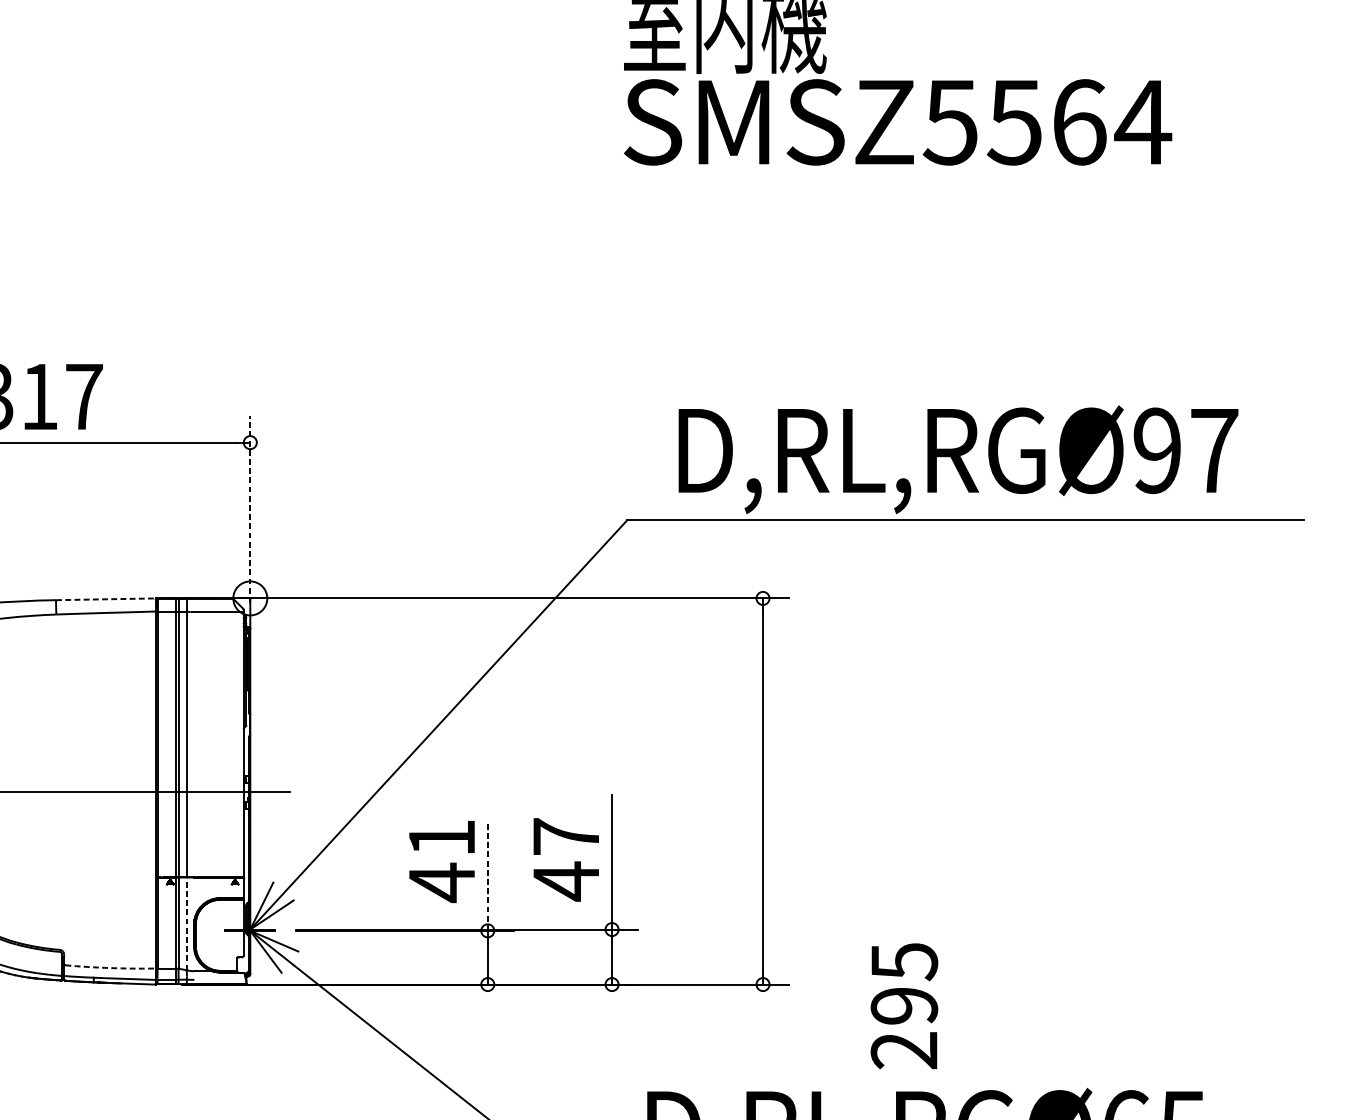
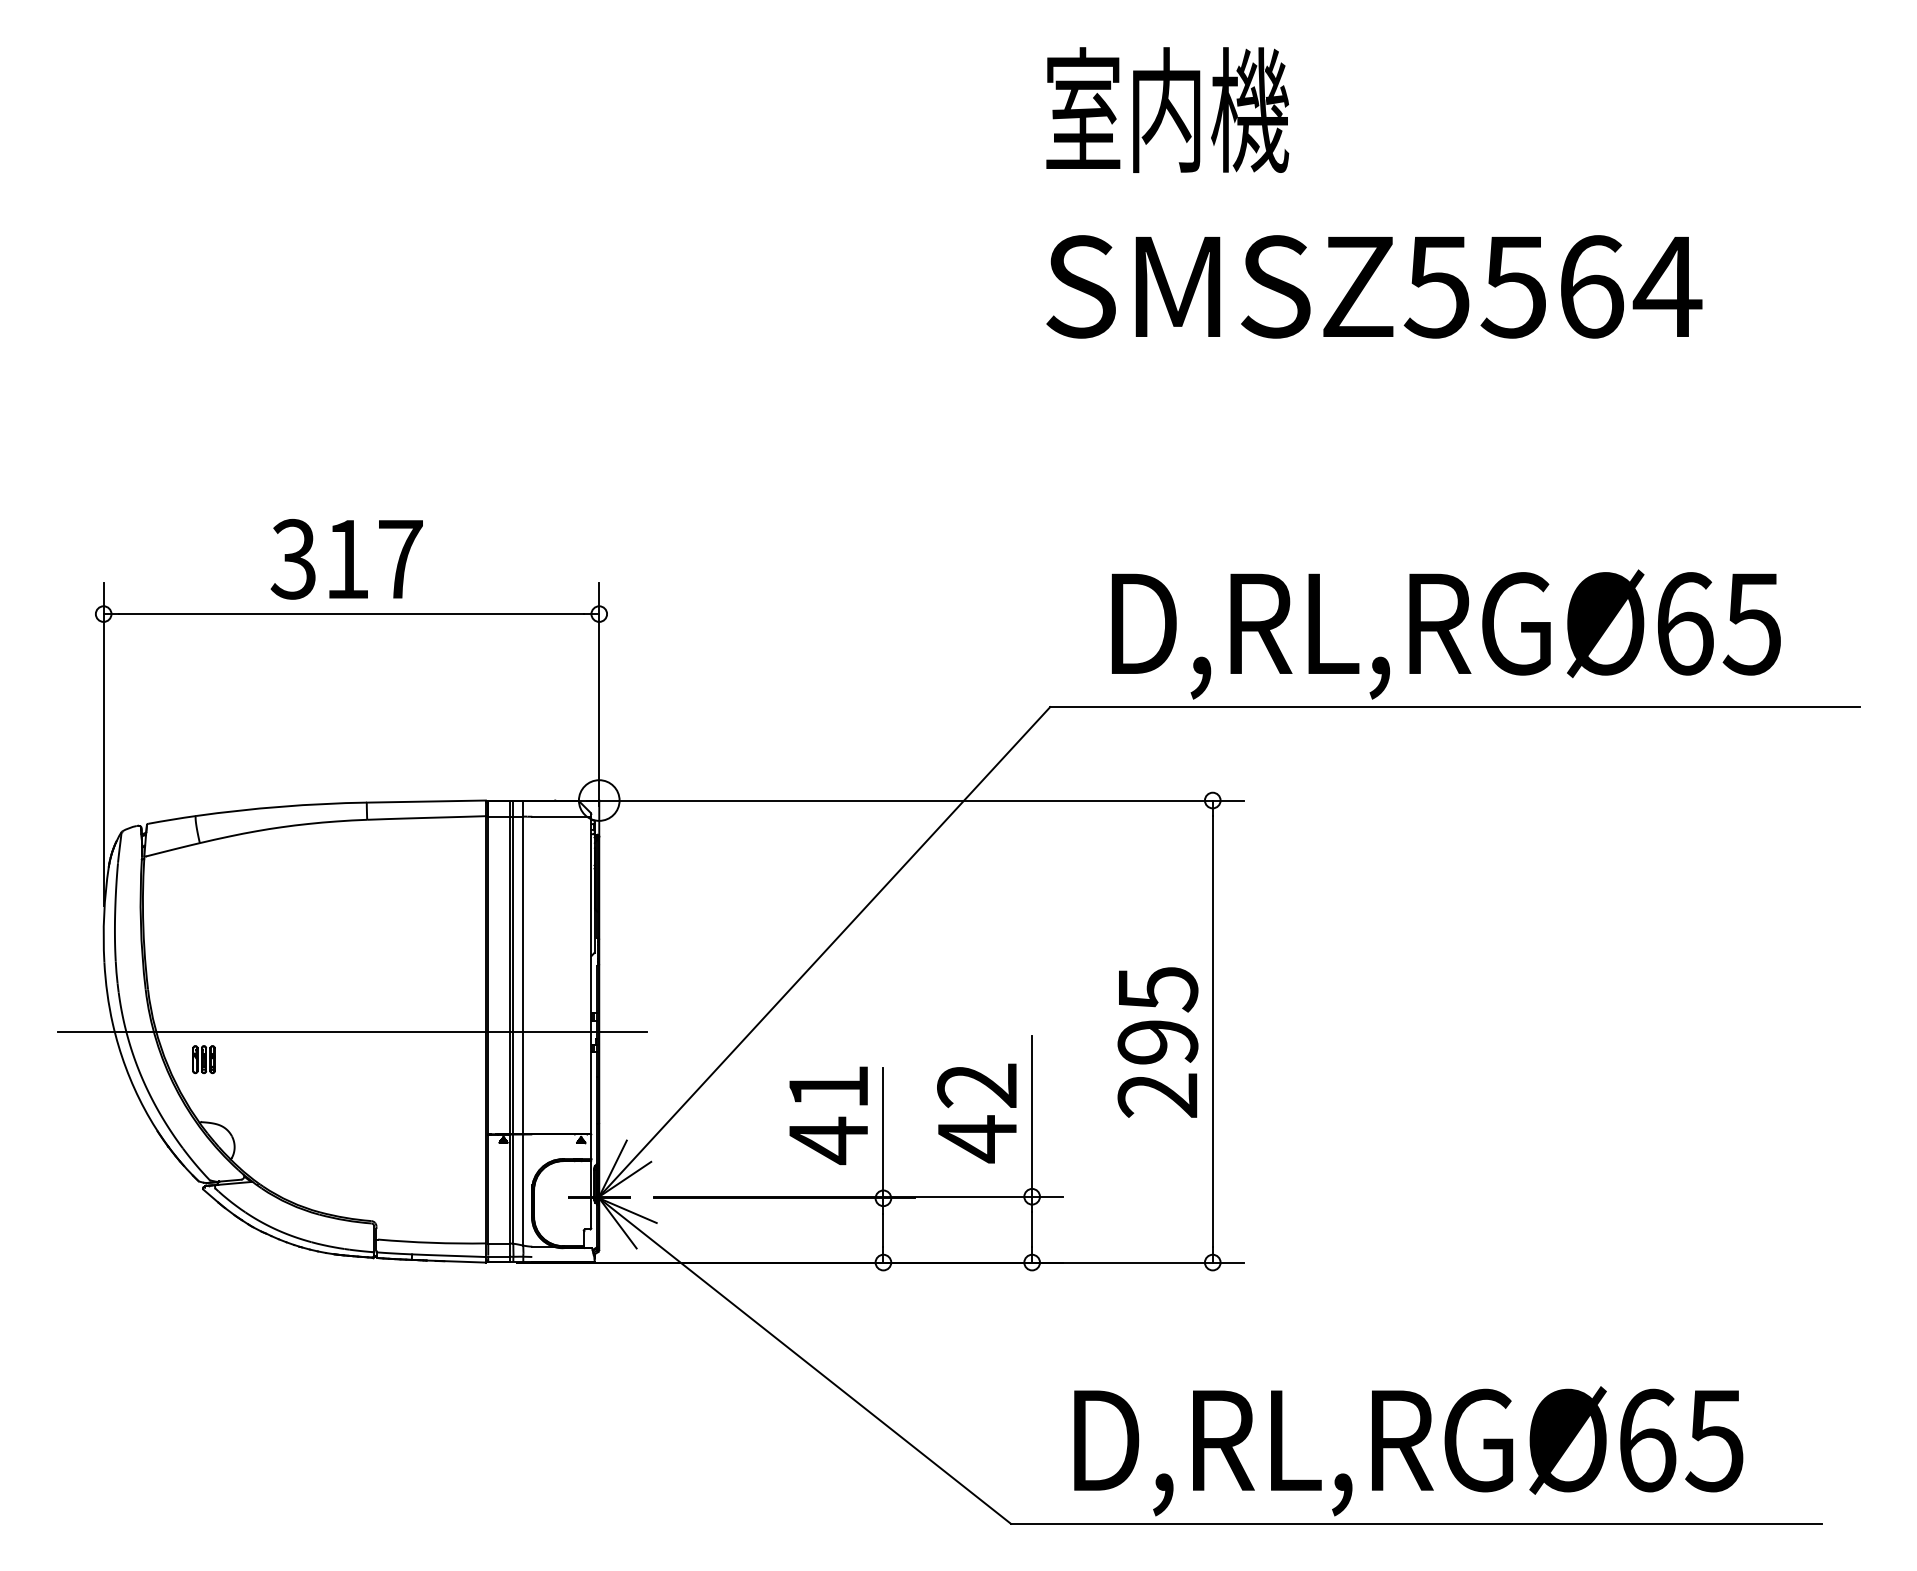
text: (898, 122) -> (1374, 286), moved
text: (1185, 450) -> (1718, 623), D,RL,RGØ97 -> D,RL,RGØ65
line: (250, 508) -> (599, 693), dashed -> solid
line: (105, 599) -> (426, 801), dashed -> solid
text: (565, 836) -> (976, 1085), 47 -> 42
line: (487, 875) -> (883, 1132), dashed -> solid
line: (187, 924) -> (523, 1190), dashed -> solid
arc: (110, 967) -> (431, 1242), dashed -> solid
text: (904, 1006) -> (1157, 1042), moved

